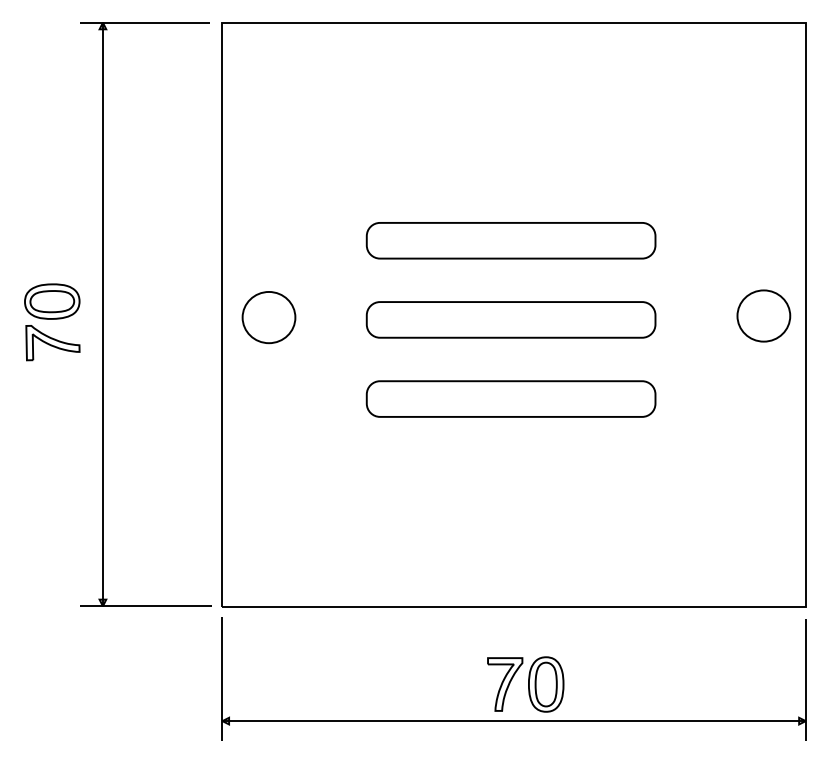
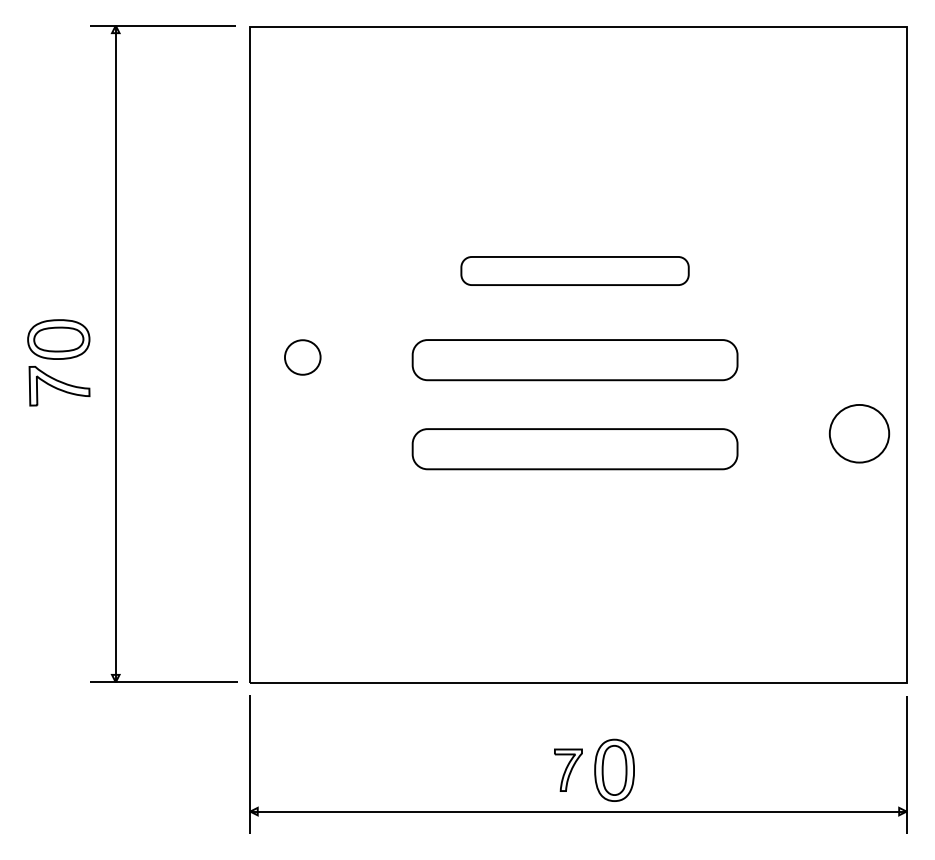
part: (510, 240) -> (574, 270), size x0.7
part: (763, 315) -> (859, 433), moved
part: (268, 317) -> (302, 357), size x0.6
part: (505, 683) -> (568, 769), size x0.7

